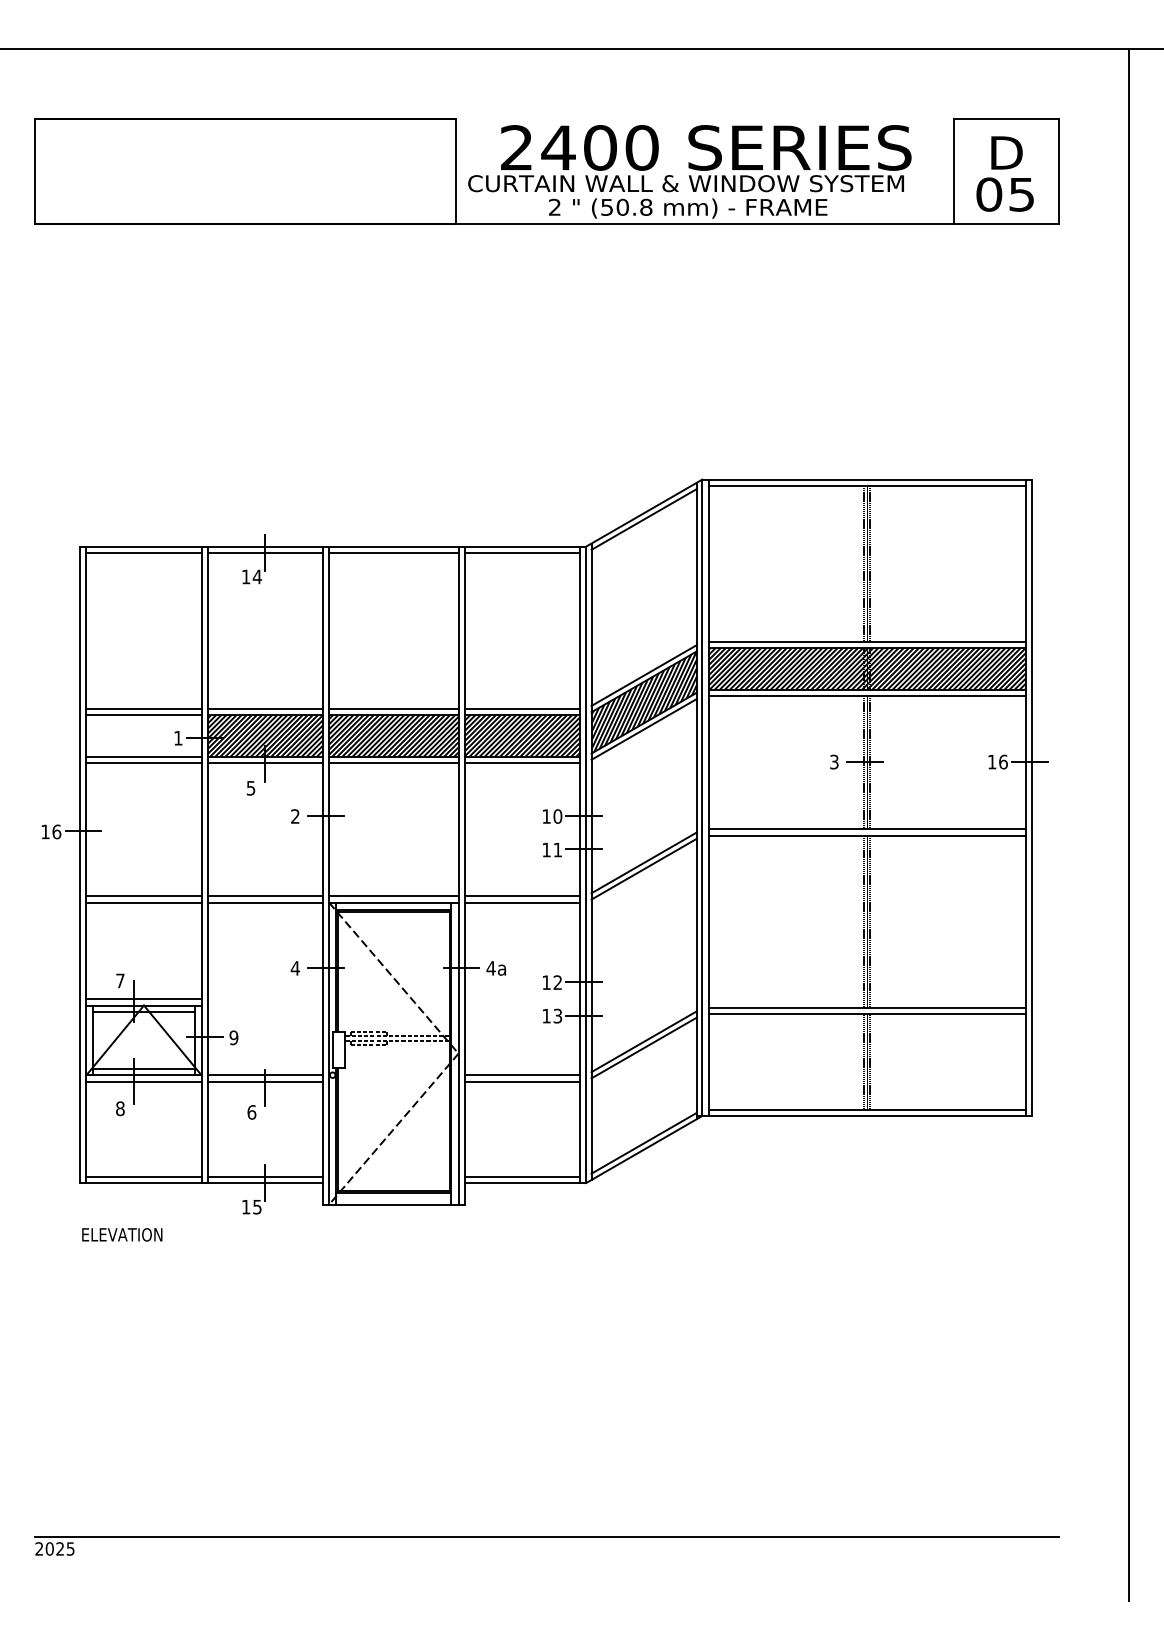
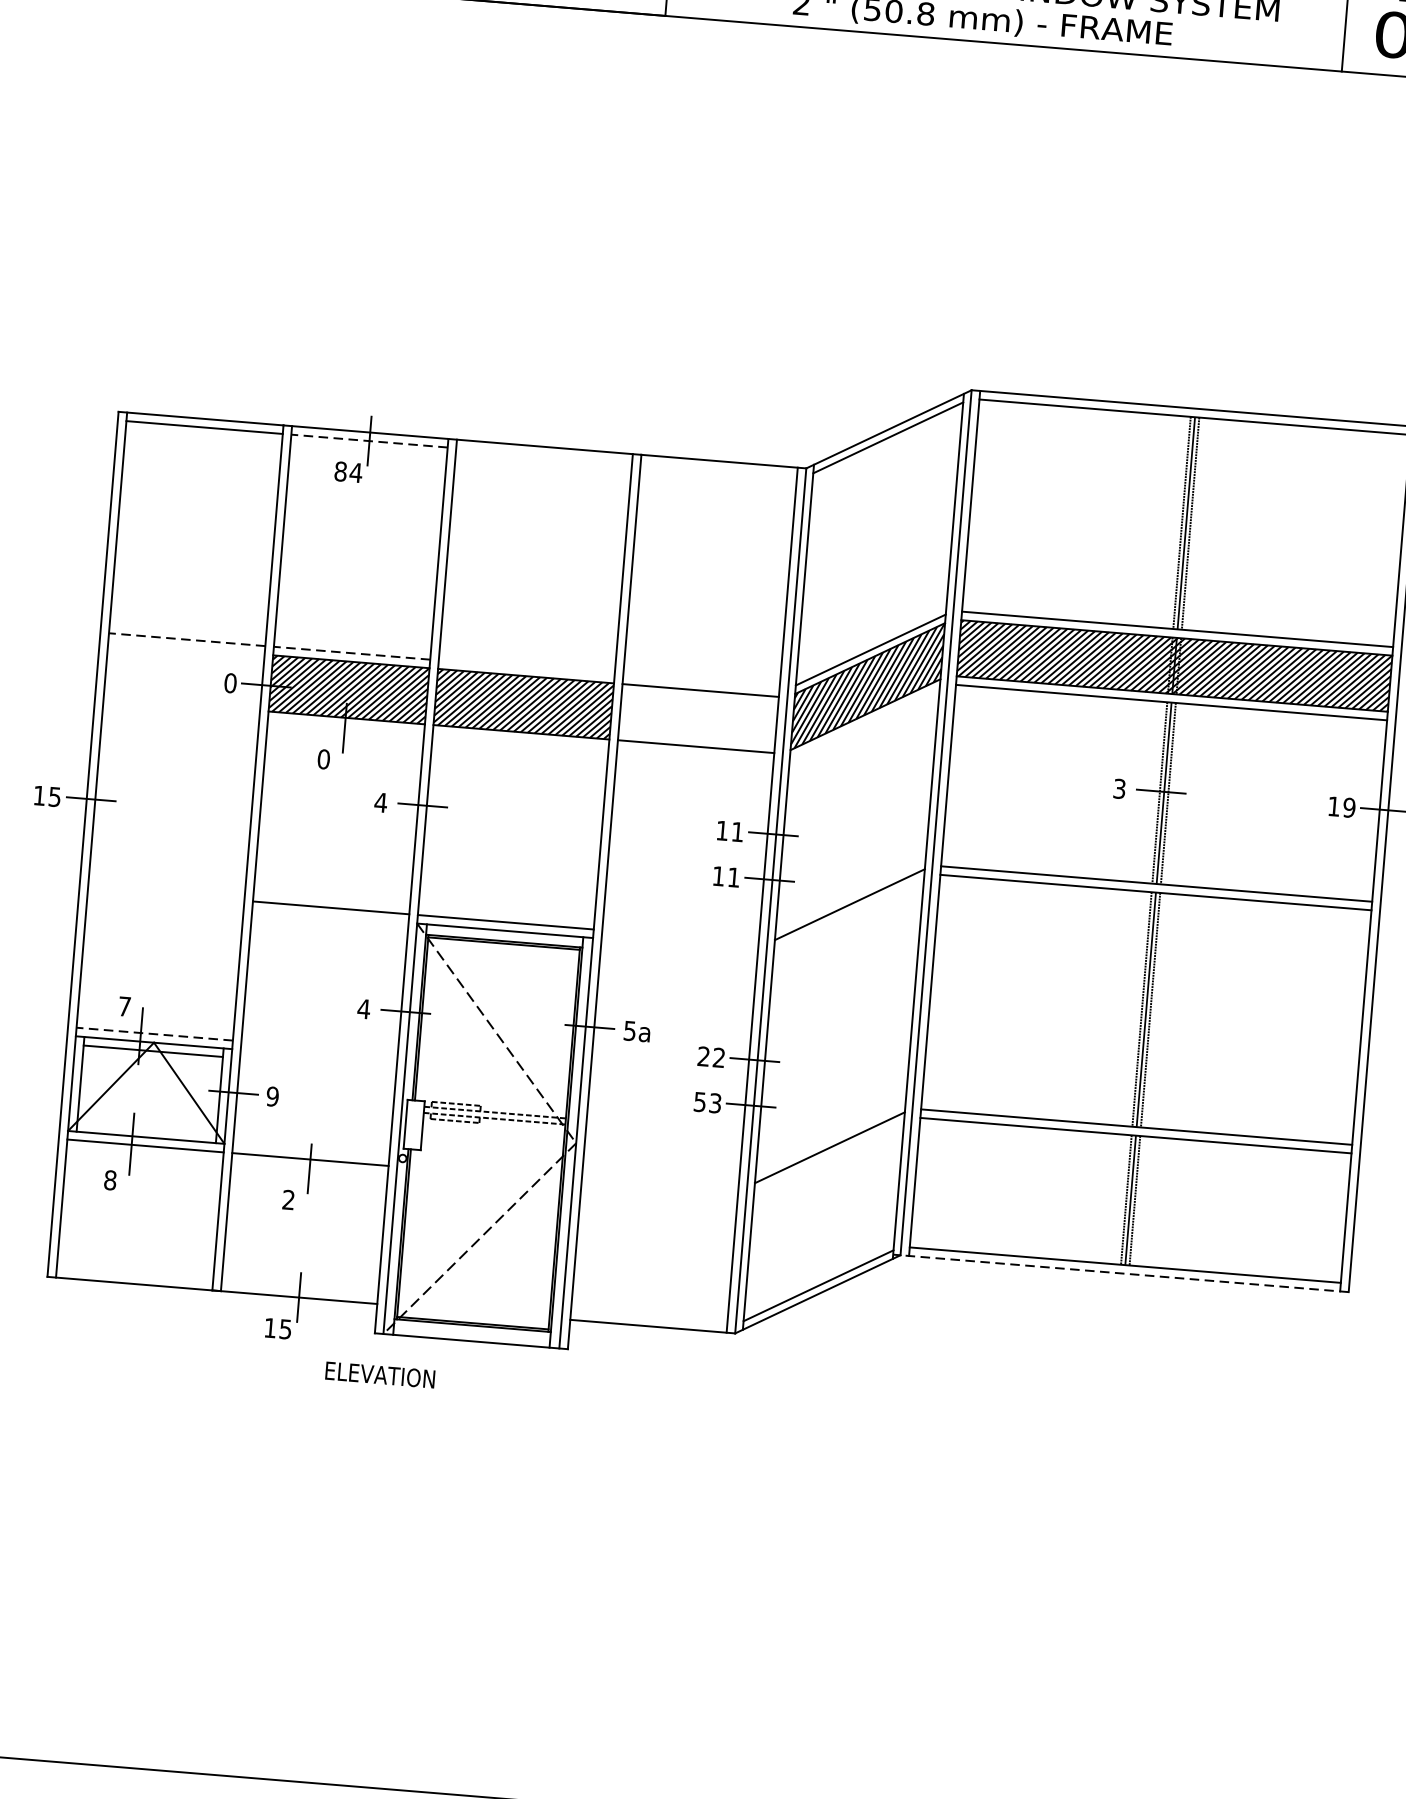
line: (265, 552) -> (369, 440), solid -> dashed
line: (393, 552) -> (543, 454), removed
line: (521, 552) -> (717, 469), removed
text: (245, 576) -> (339, 470), 14 -> 84
line: (144, 709) -> (187, 640), solid -> dashed
line: (265, 709) -> (352, 653), solid -> dashed
line: (393, 709) -> (526, 668), removed
line: (521, 709) -> (700, 682), removed
line: (143, 715) -> (185, 648), removed
line: (643, 729) -> (863, 723), removed
hatch: (521, 735) -> (697, 717), removed
text: (178, 737) -> (230, 682), 1 -> 0
line: (143, 756) -> (181, 704), removed
text: (1003, 761) -> (1349, 807), 16 -> 19
line: (143, 762) -> (180, 712), removed
line: (264, 762) -> (344, 725), removed
line: (393, 762) -> (520, 740), removed
line: (521, 762) -> (694, 754), removed
text: (250, 788) -> (323, 759), 5 -> 0
text: (295, 816) -> (381, 802), 2 -> 4
text: (557, 816) -> (737, 831), 10 -> 11
text: (56, 831) -> (54, 796), 16 -> 15
line: (643, 868) -> (848, 912), removed
line: (143, 896) -> (165, 894), removed
line: (521, 896) -> (679, 936), removed
line: (143, 902) -> (164, 902), removed
line: (264, 902) -> (329, 916), removed
line: (521, 902) -> (678, 944), removed
text: (490, 968) -> (629, 1031), 4a -> 5a
text: (546, 982) -> (703, 1056), 12 -> 22
line: (144, 999) -> (155, 1034), solid -> dashed
text: (546, 1016) -> (699, 1102), 13 -> 53
line: (643, 1047) -> (828, 1155), removed
line: (143, 1068) -> (146, 1128), removed
line: (264, 1075) -> (310, 1151), removed
line: (521, 1075) -> (659, 1179), removed
line: (521, 1081) -> (658, 1188), removed
text: (251, 1112) -> (288, 1200), 6 -> 2
line: (864, 1116) -> (1120, 1274), solid -> dashed
line: (143, 1176) -> (134, 1275), removed
line: (264, 1176) -> (298, 1288), removed
line: (521, 1176) -> (648, 1317), removed
text: (122, 1234) -> (380, 1374), moved

